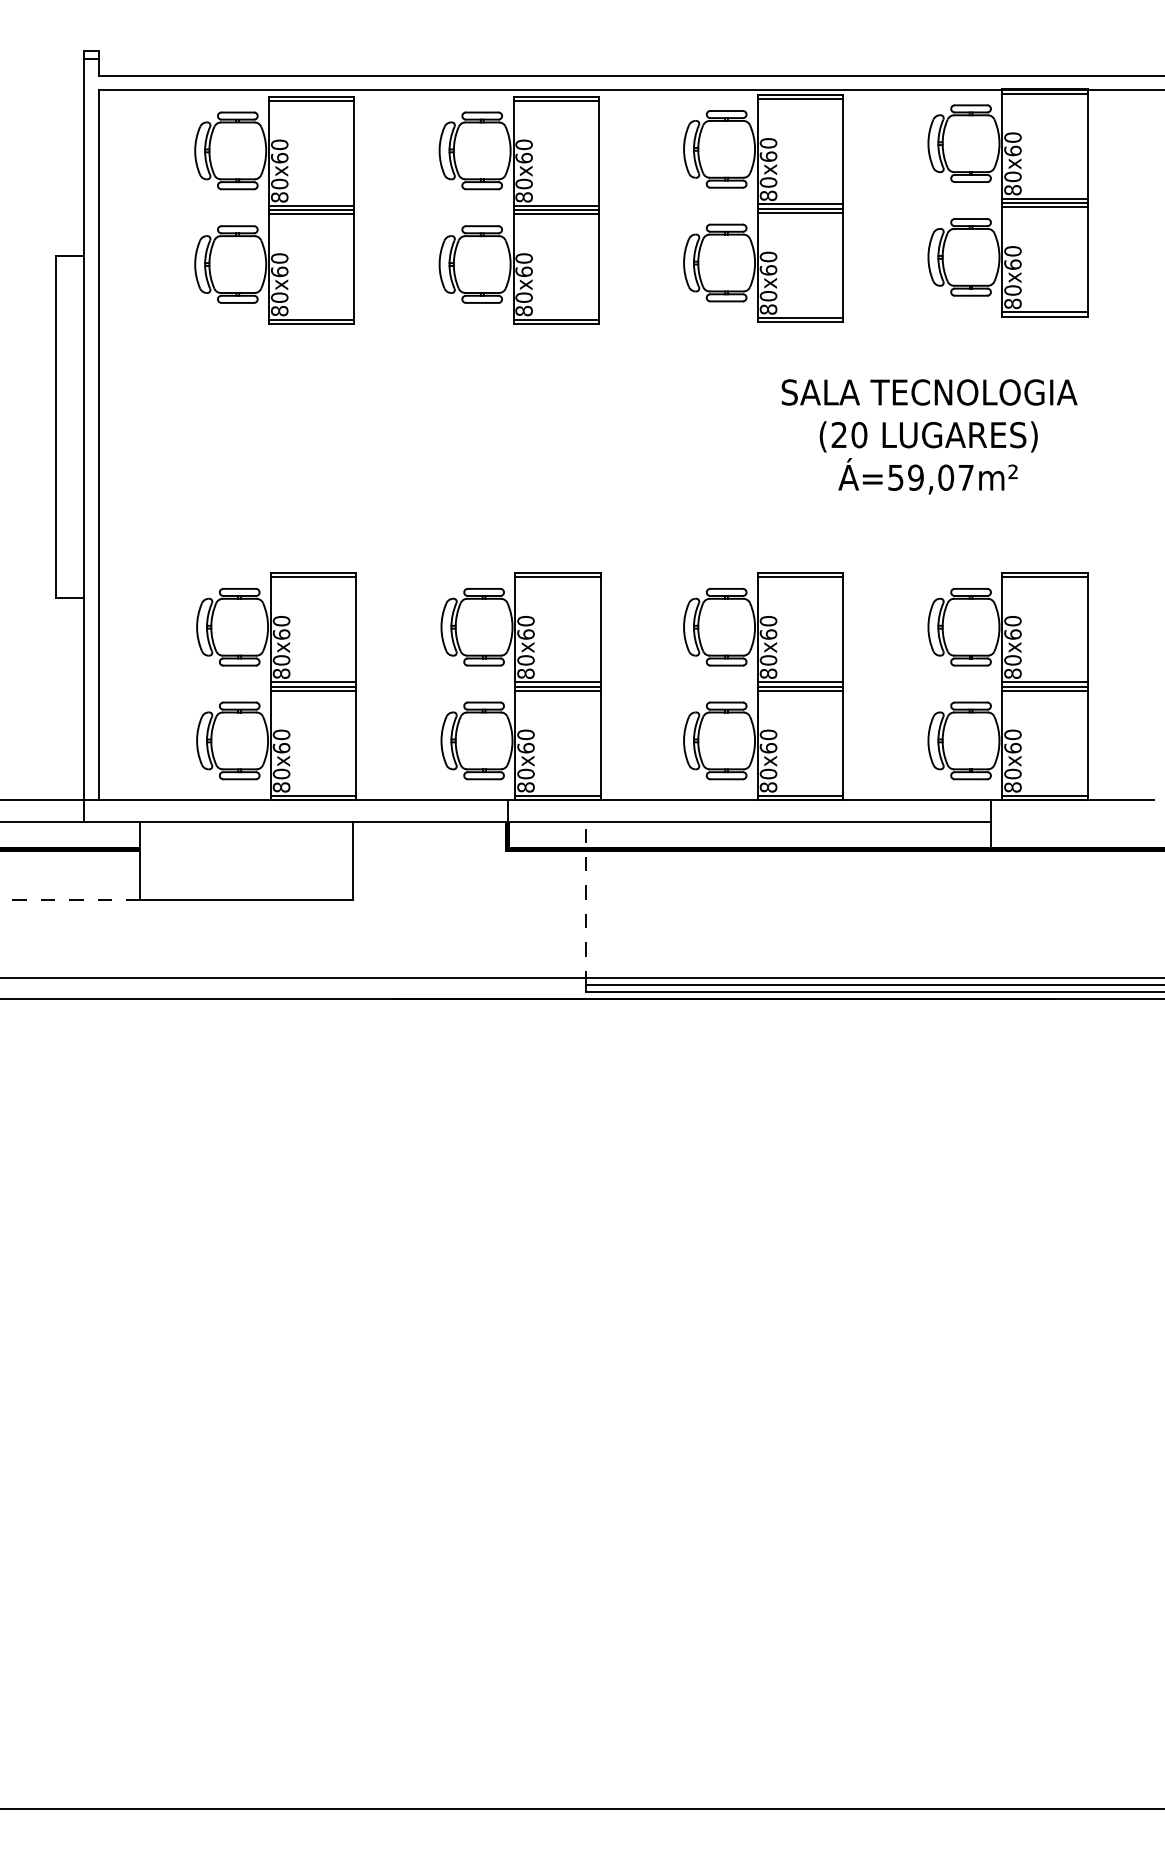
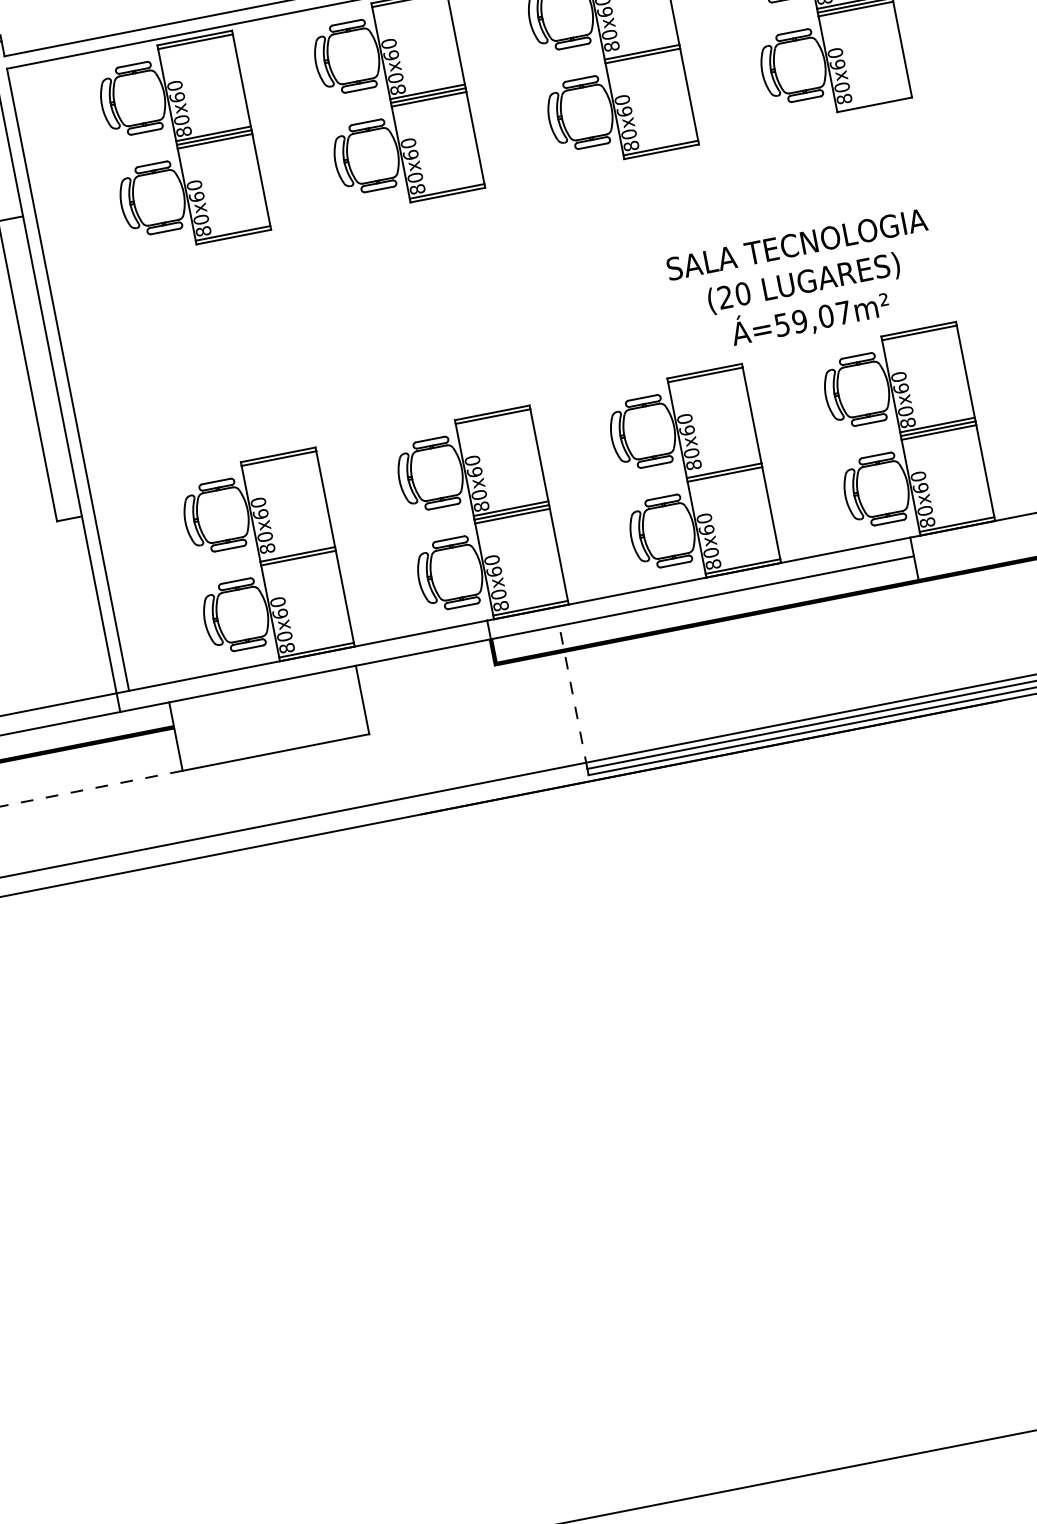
line: (800, 204) -> (641, 48), removed
line: (1044, 312) -> (873, 101), removed
text: (929, 436) -> (804, 283), moved
line: (313, 682) -> (296, 550), removed
line: (800, 682) -> (723, 467), removed

